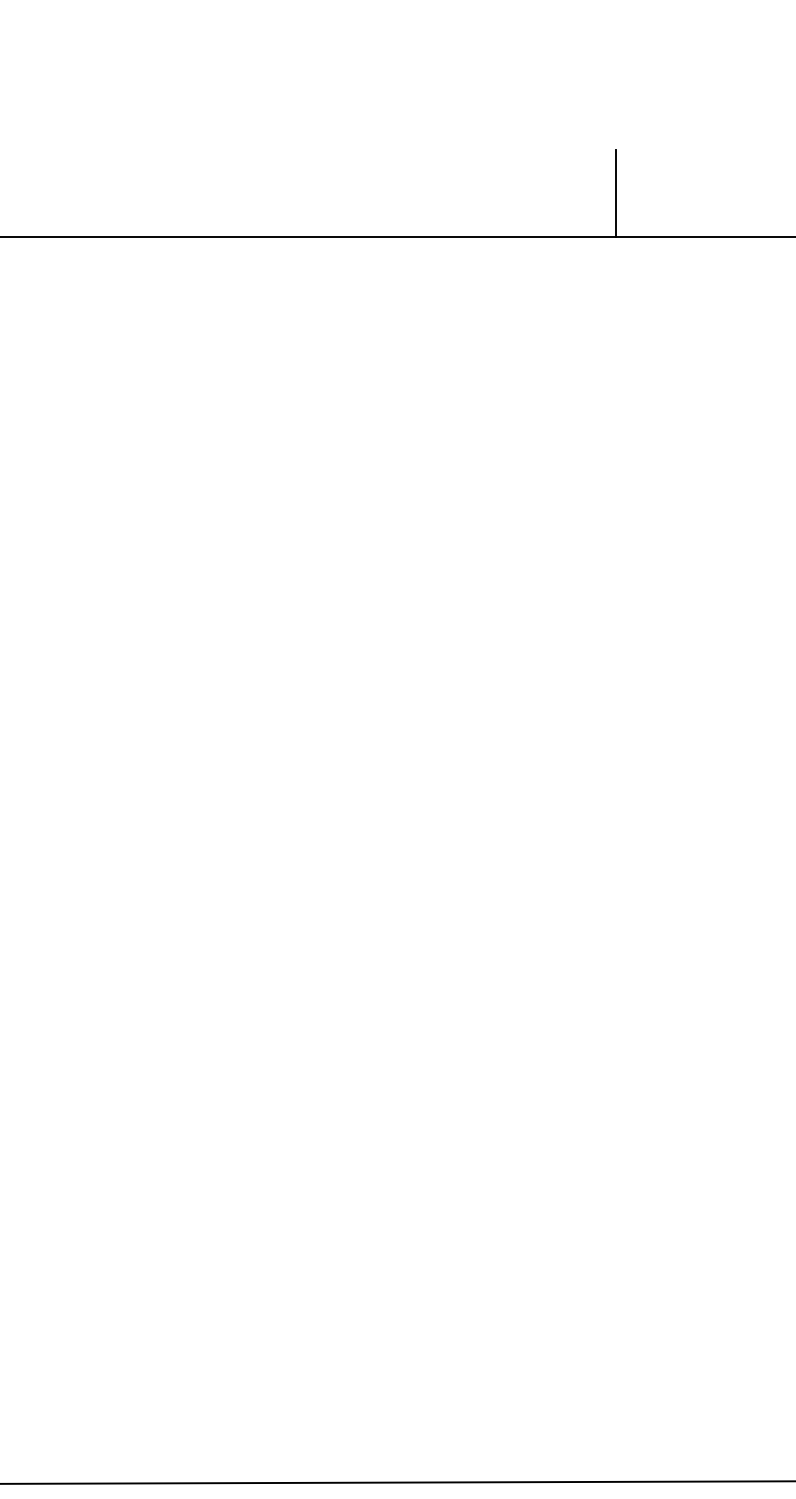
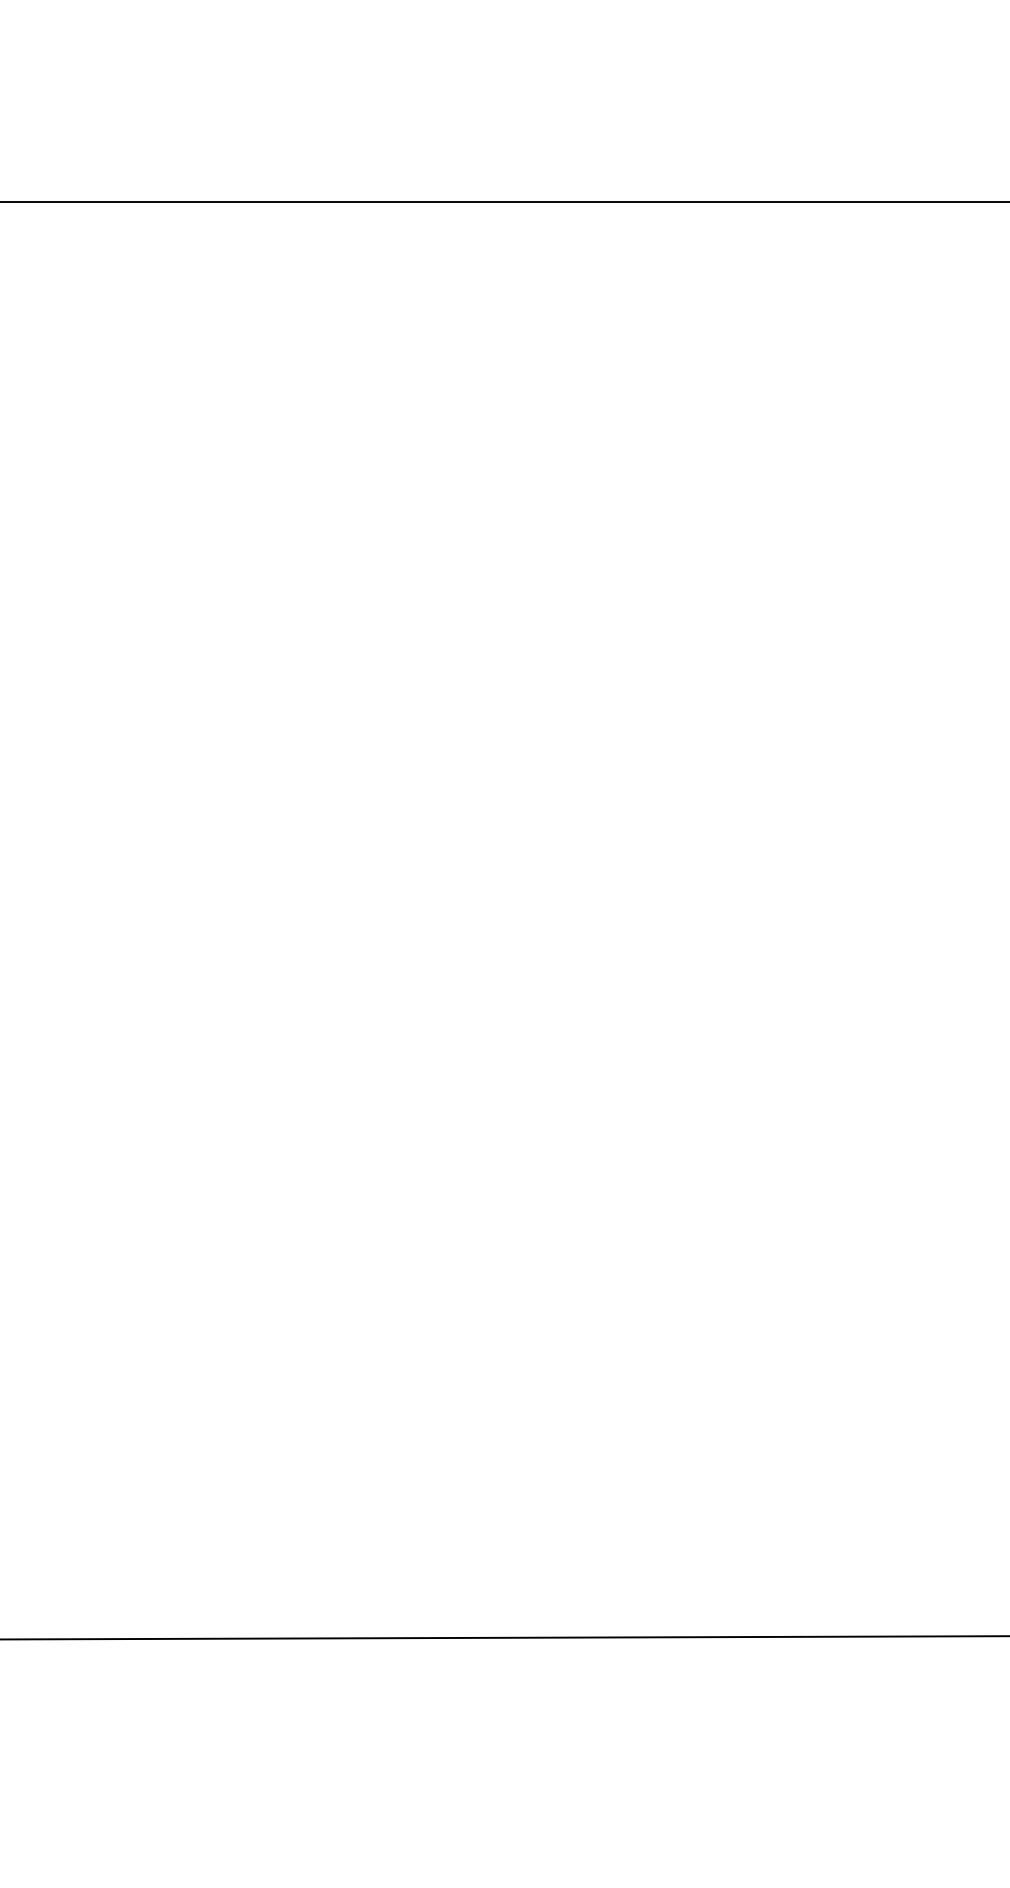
line: (615, 193) -> (682, 151), removed

